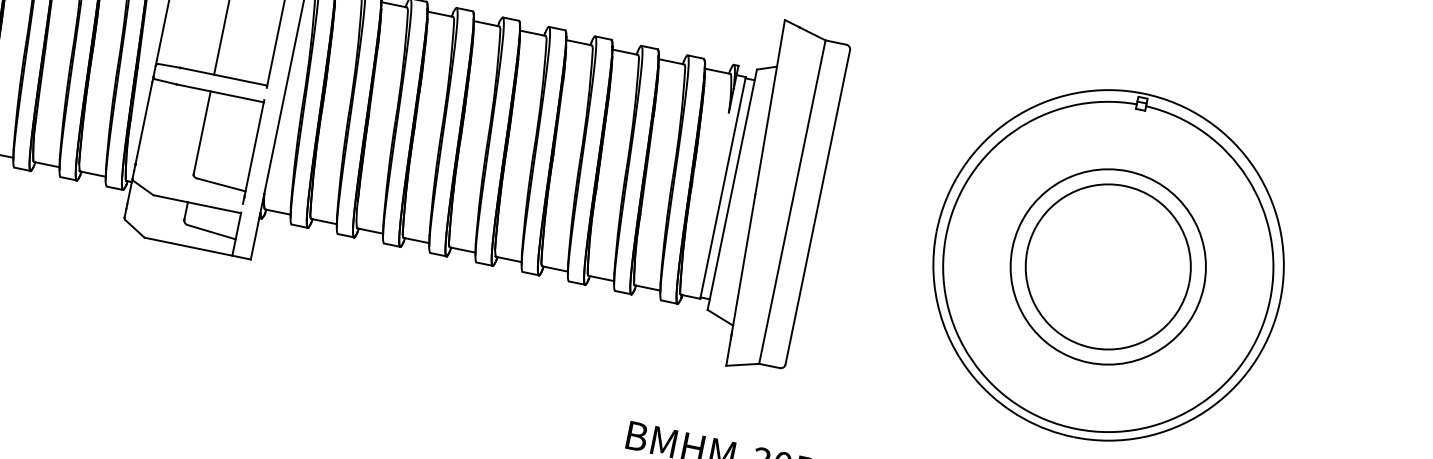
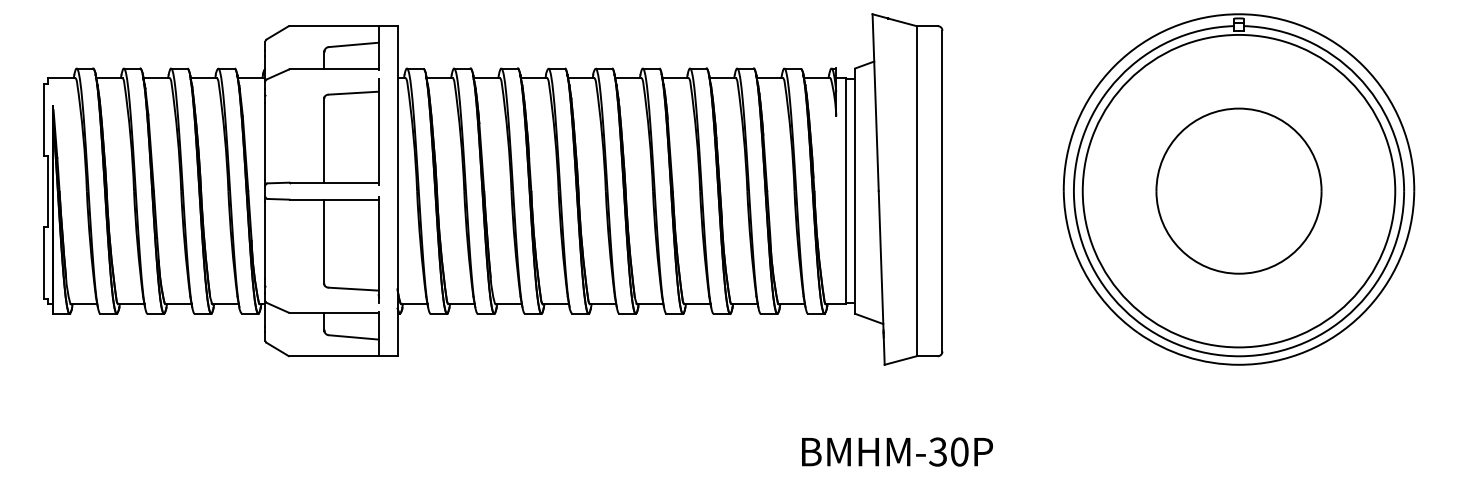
circle: (1107, 266) -> (1238, 190), size x1.6

